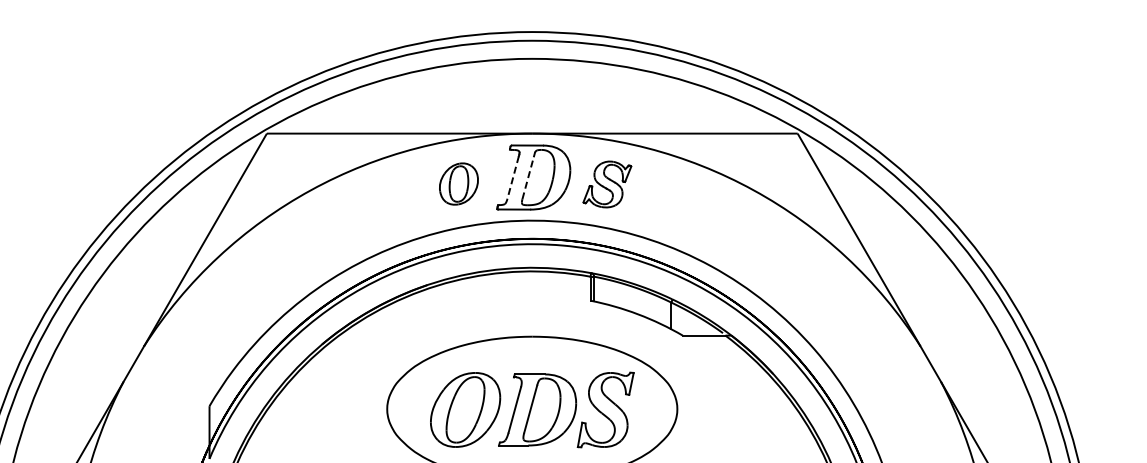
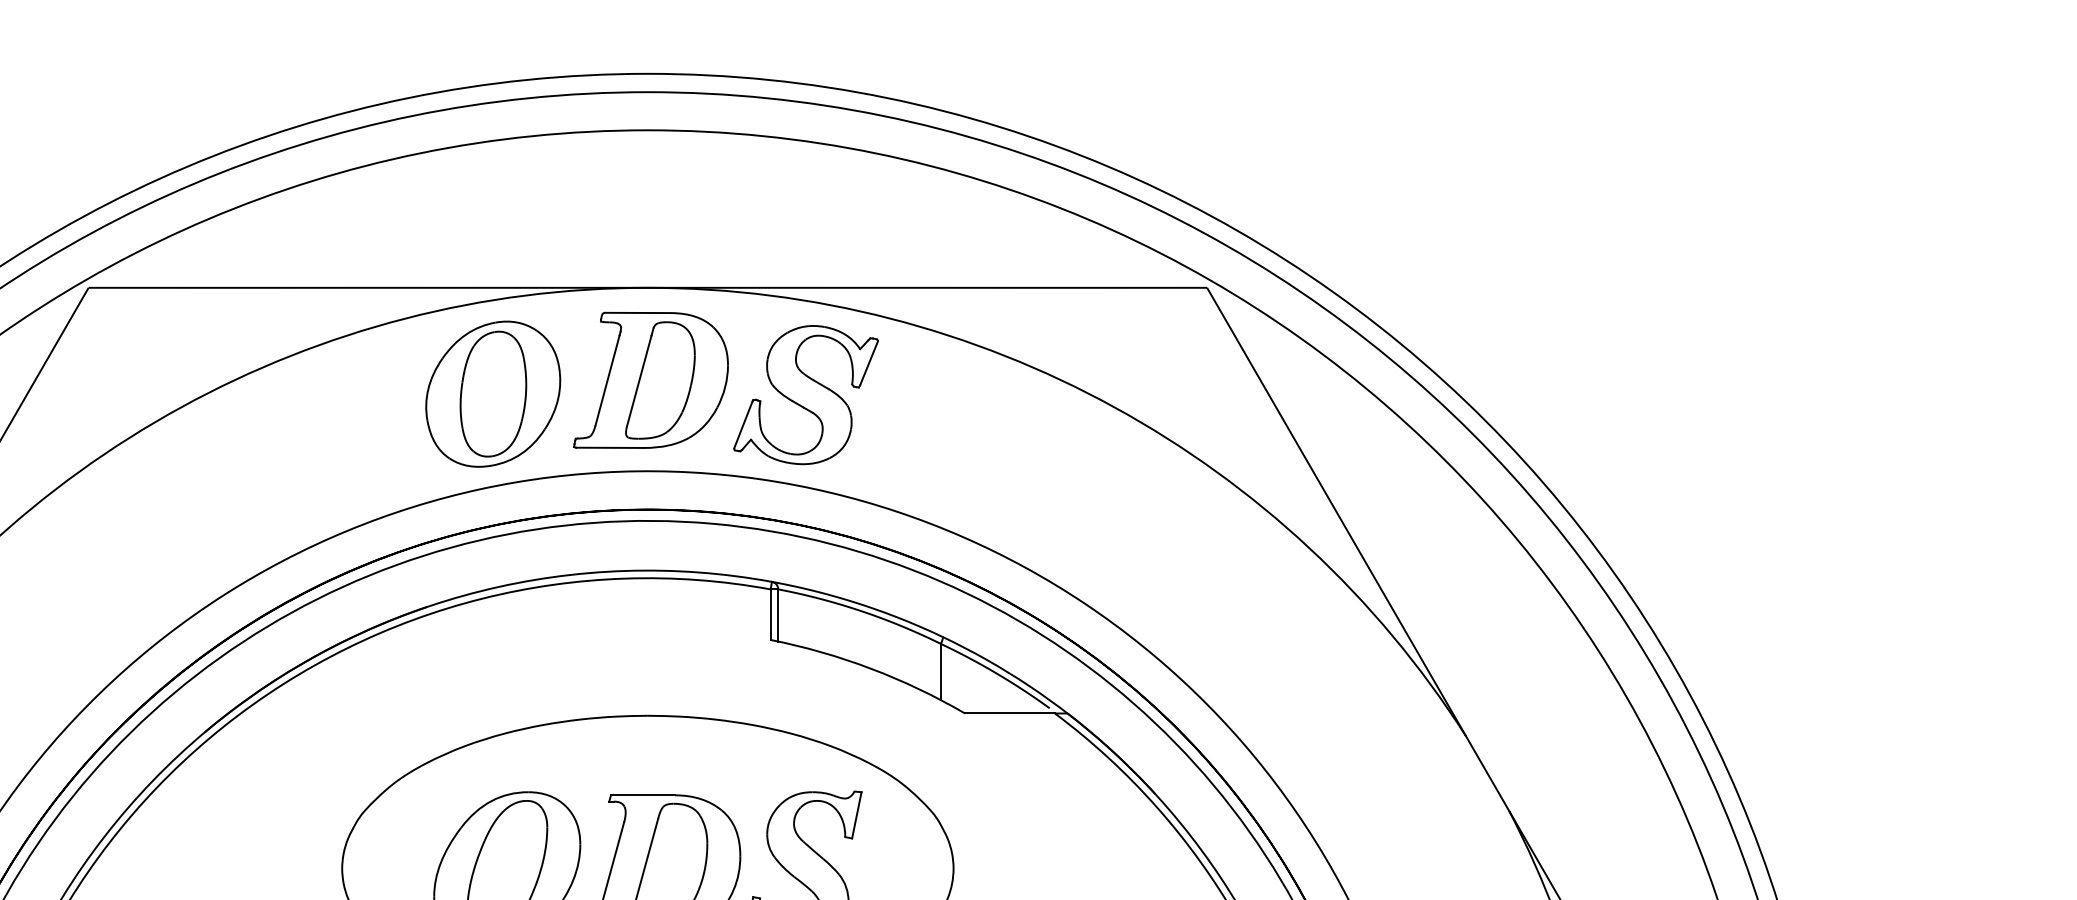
line: (528, 177) -> (639, 380), dashed -> solid
line: (513, 178) -> (608, 382), dashed -> solid
part: (458, 183) -> (492, 392), size x1.67
part: (607, 184) -> (806, 395), size x1.43

